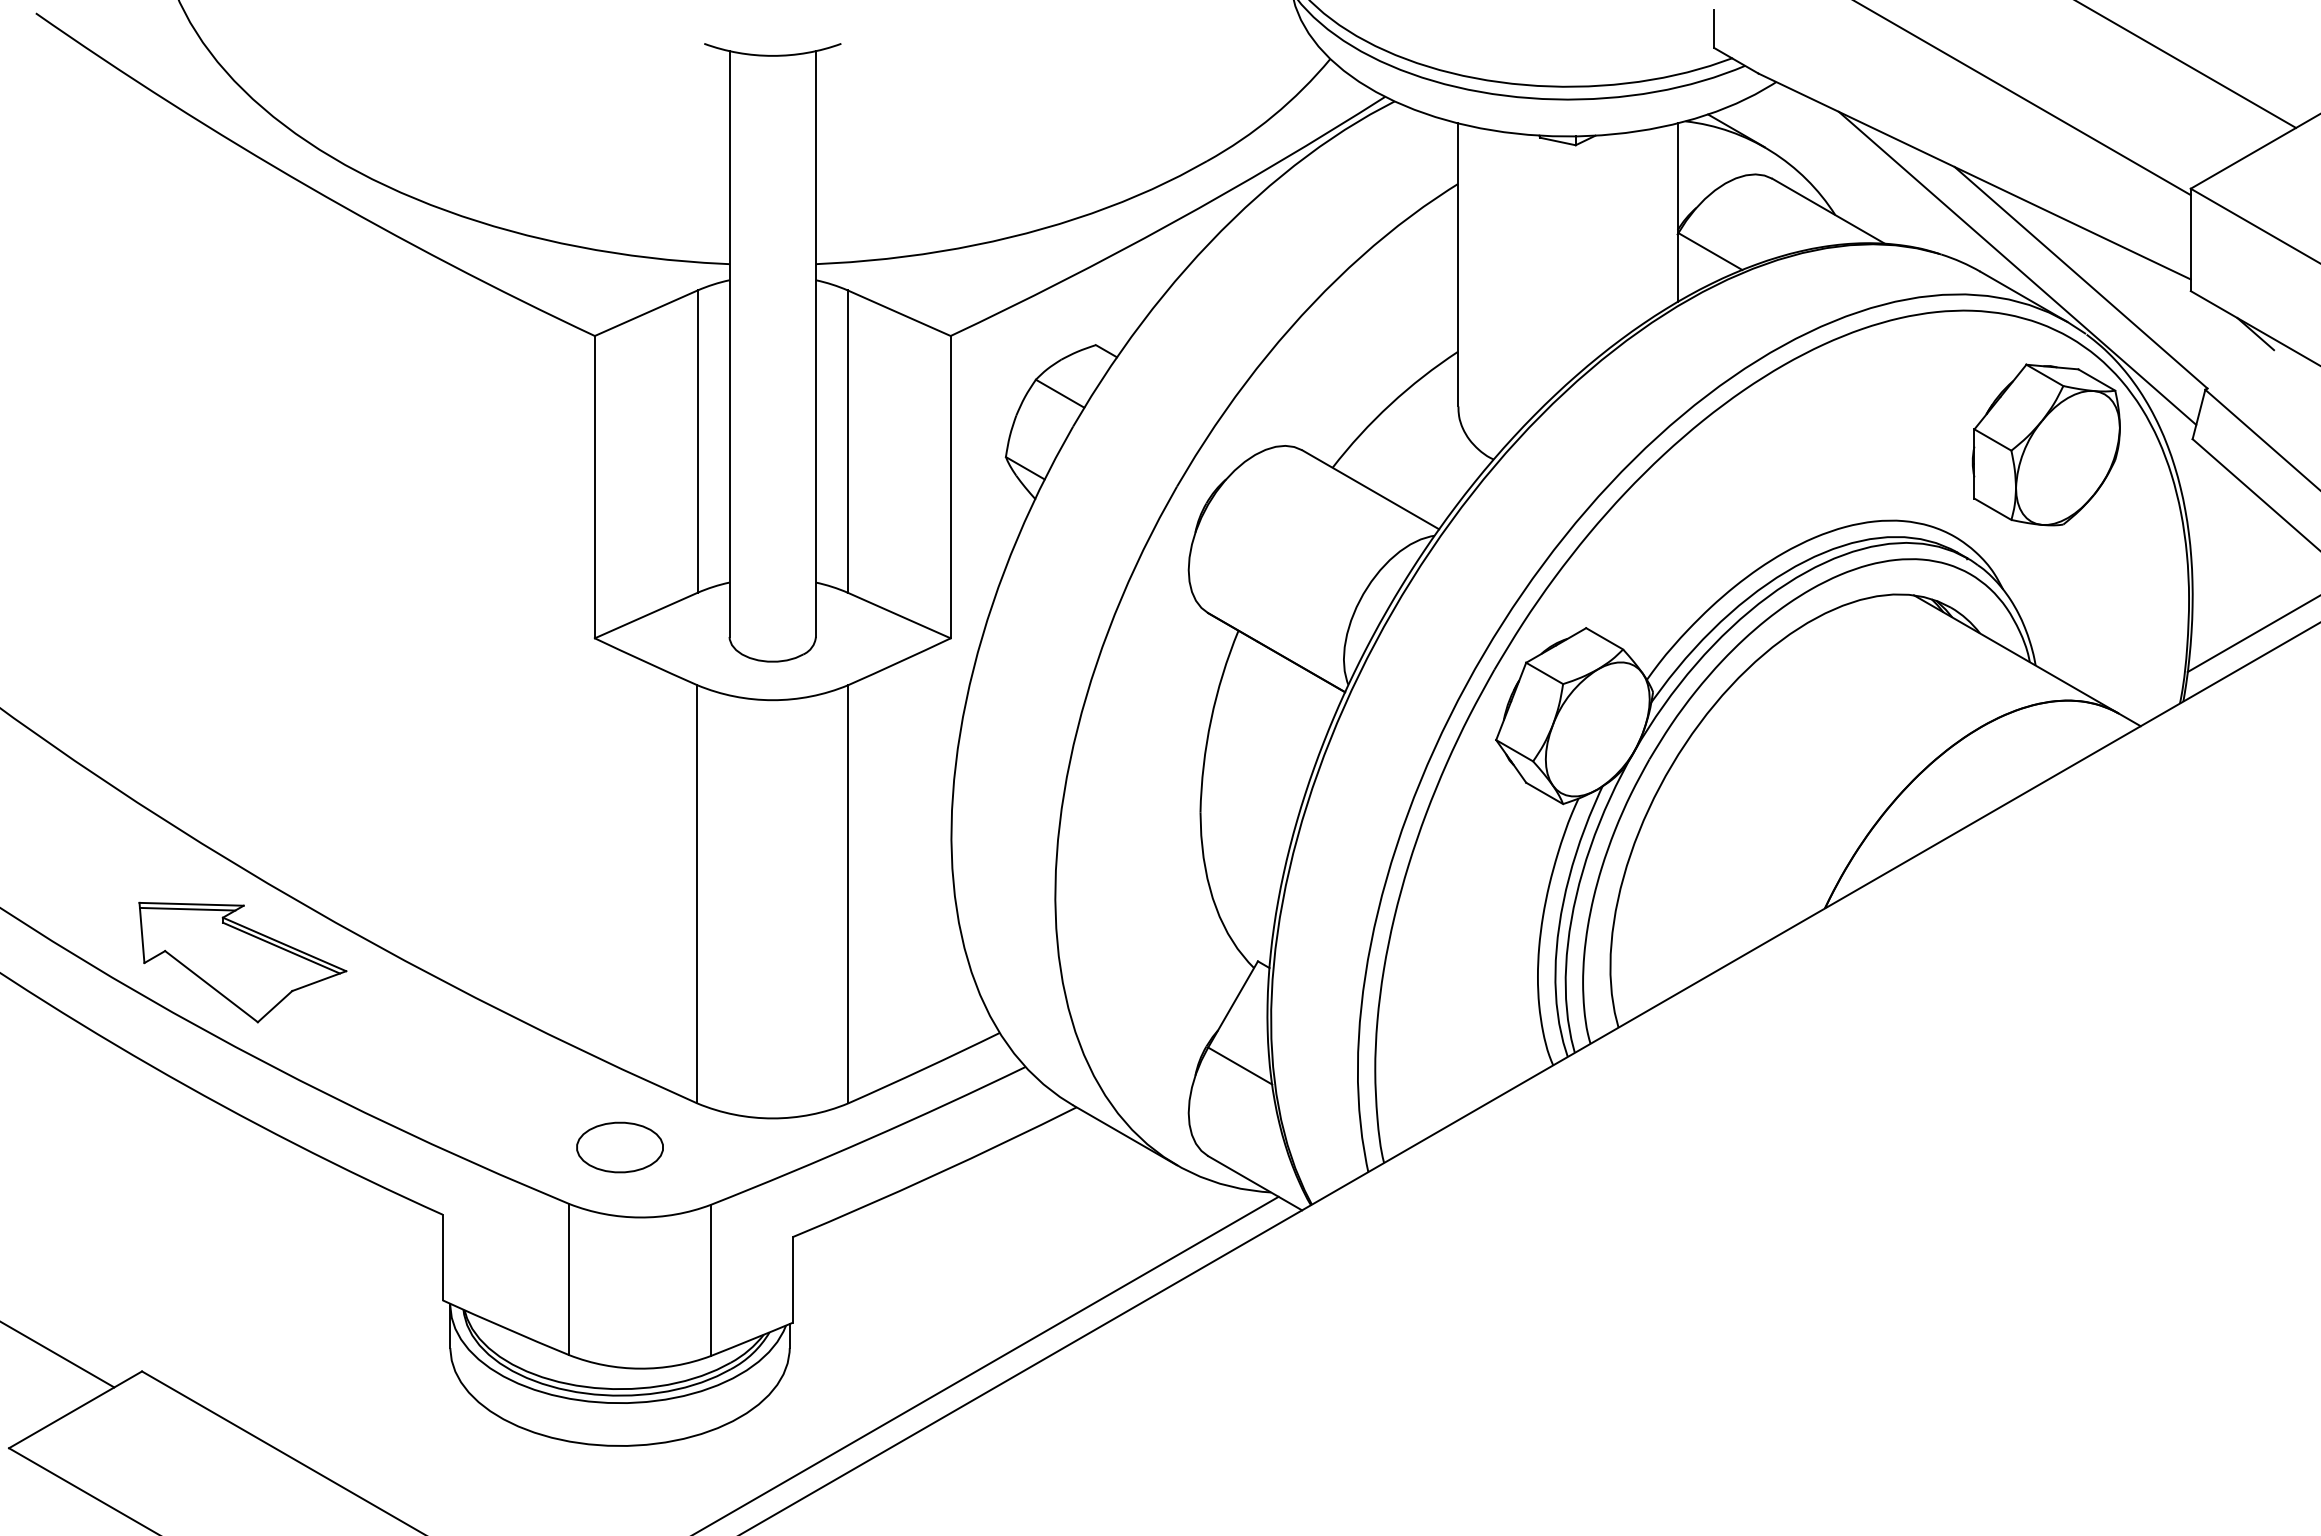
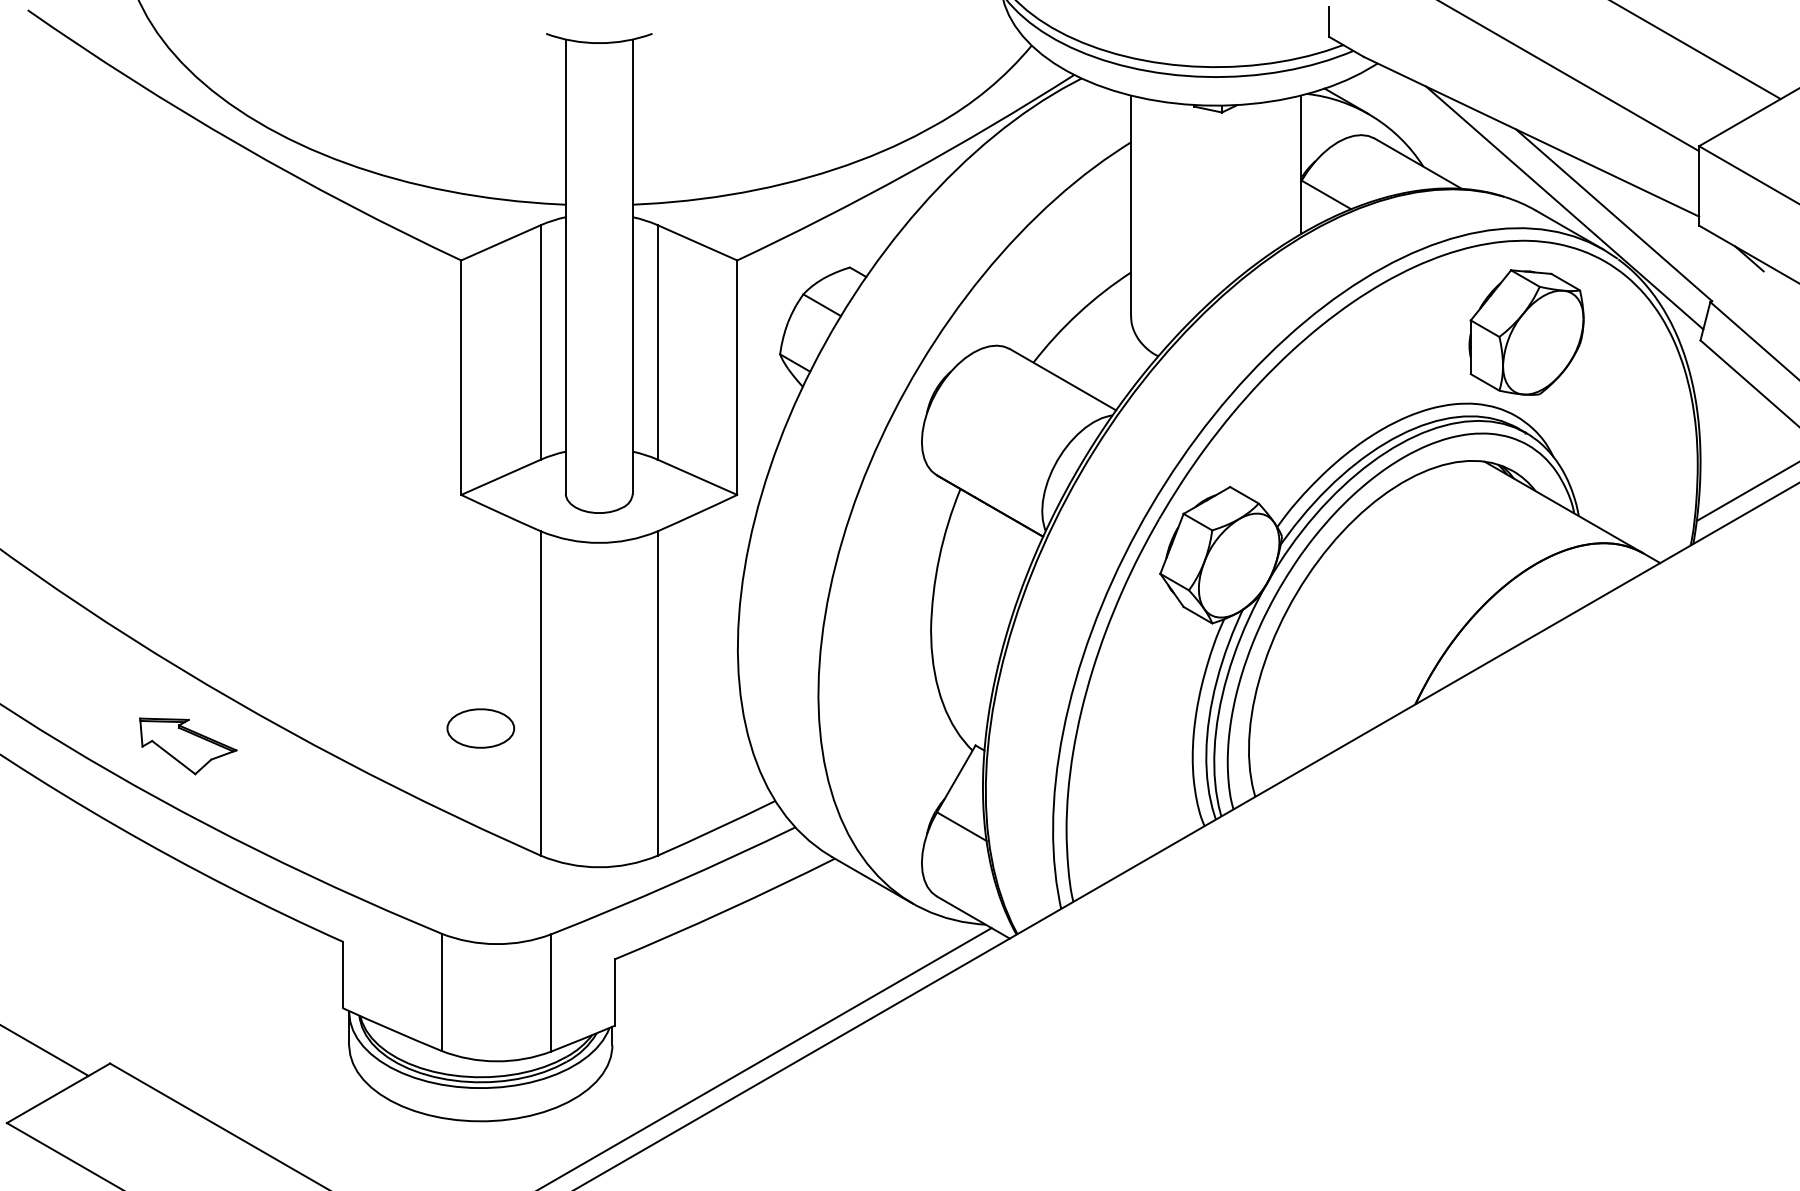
part: (2045, 444) -> (1525, 332), moved
part: (242, 962) -> (187, 746), size x0.6
part: (619, 1147) -> (480, 728), moved

